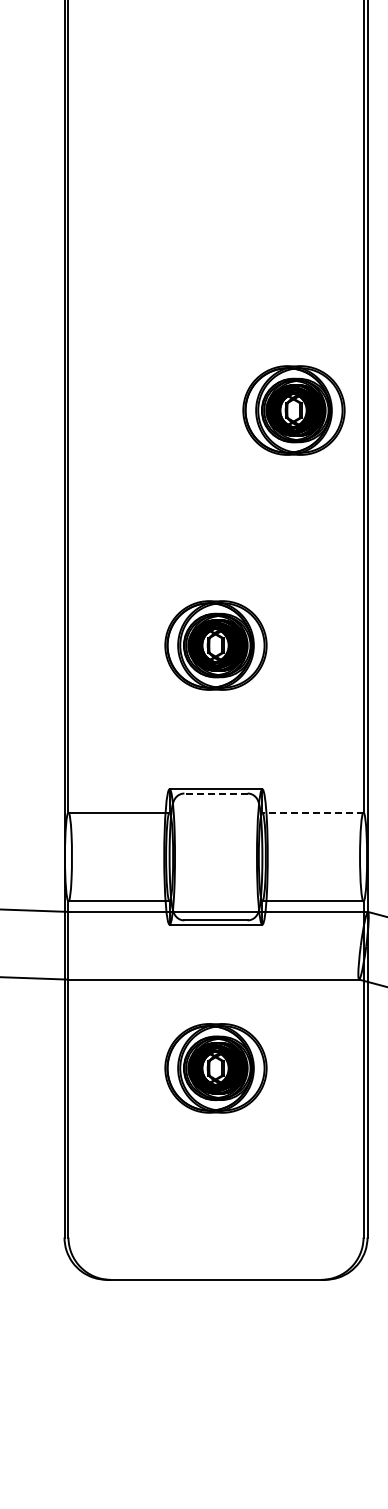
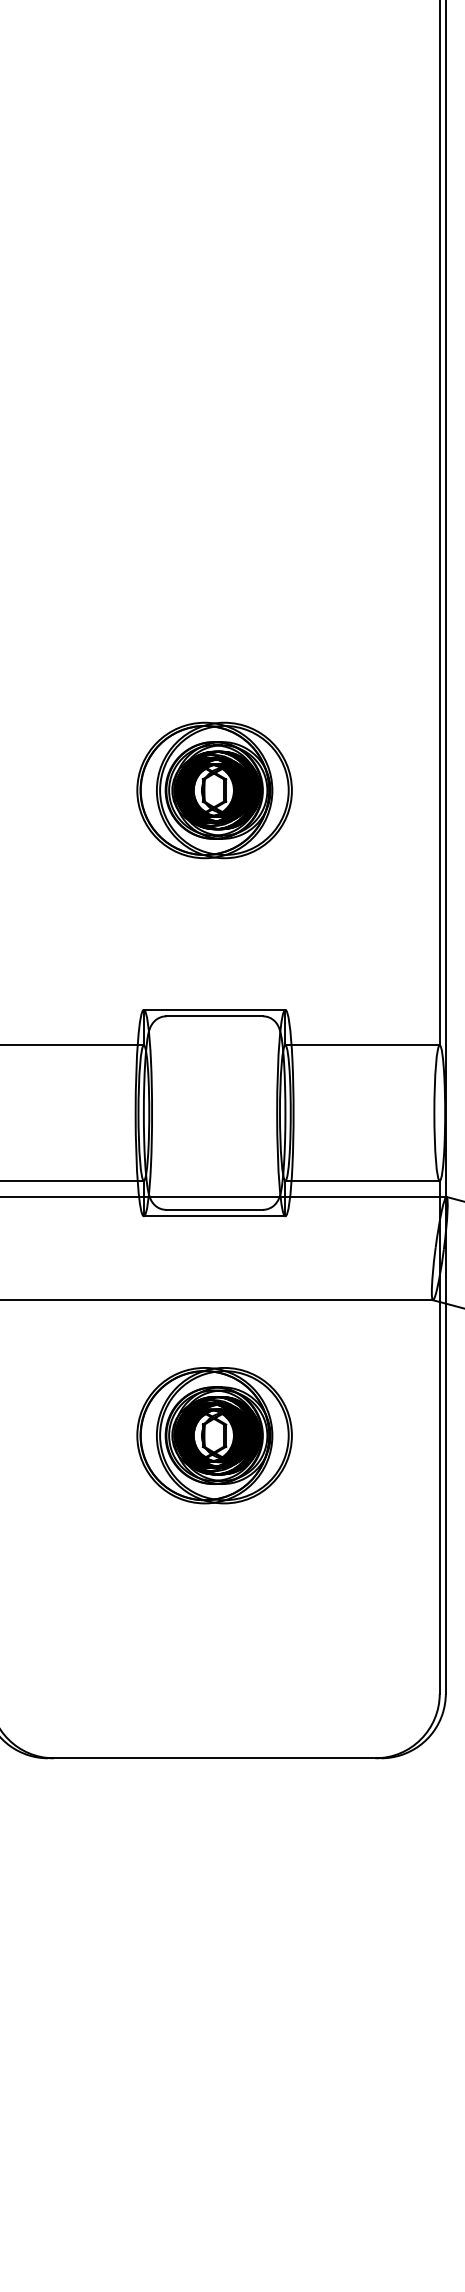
part: (293, 410) -> (332, 431), removed
line: (216, 793) -> (215, 1016), dashed -> solid
line: (312, 812) -> (361, 1045), dashed -> solid

